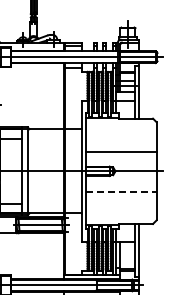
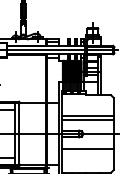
line: (121, 146) -> (87, 115), added
line: (121, 191) -> (87, 148), dashed -> solid

